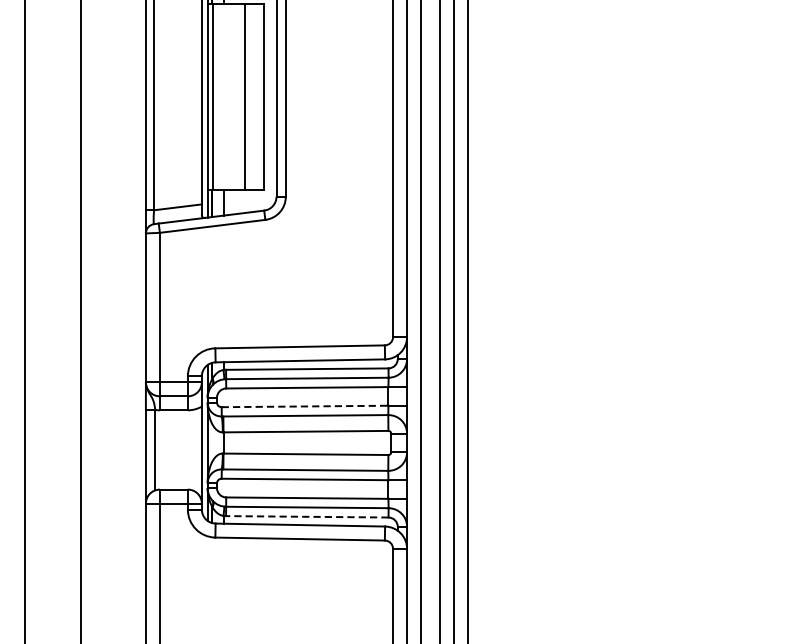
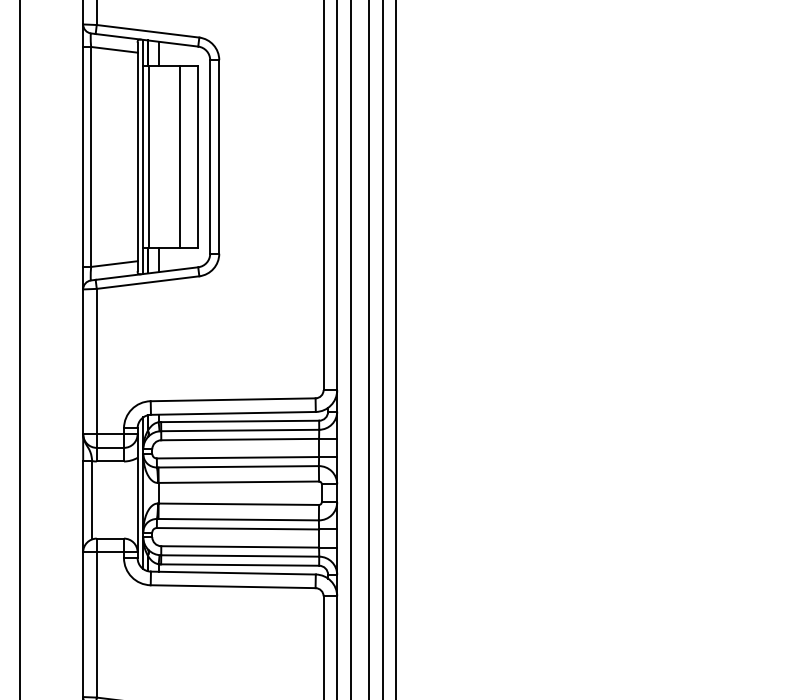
line: (305, 406) -> (238, 457), dashed -> solid
line: (306, 517) -> (239, 565), dashed -> solid

